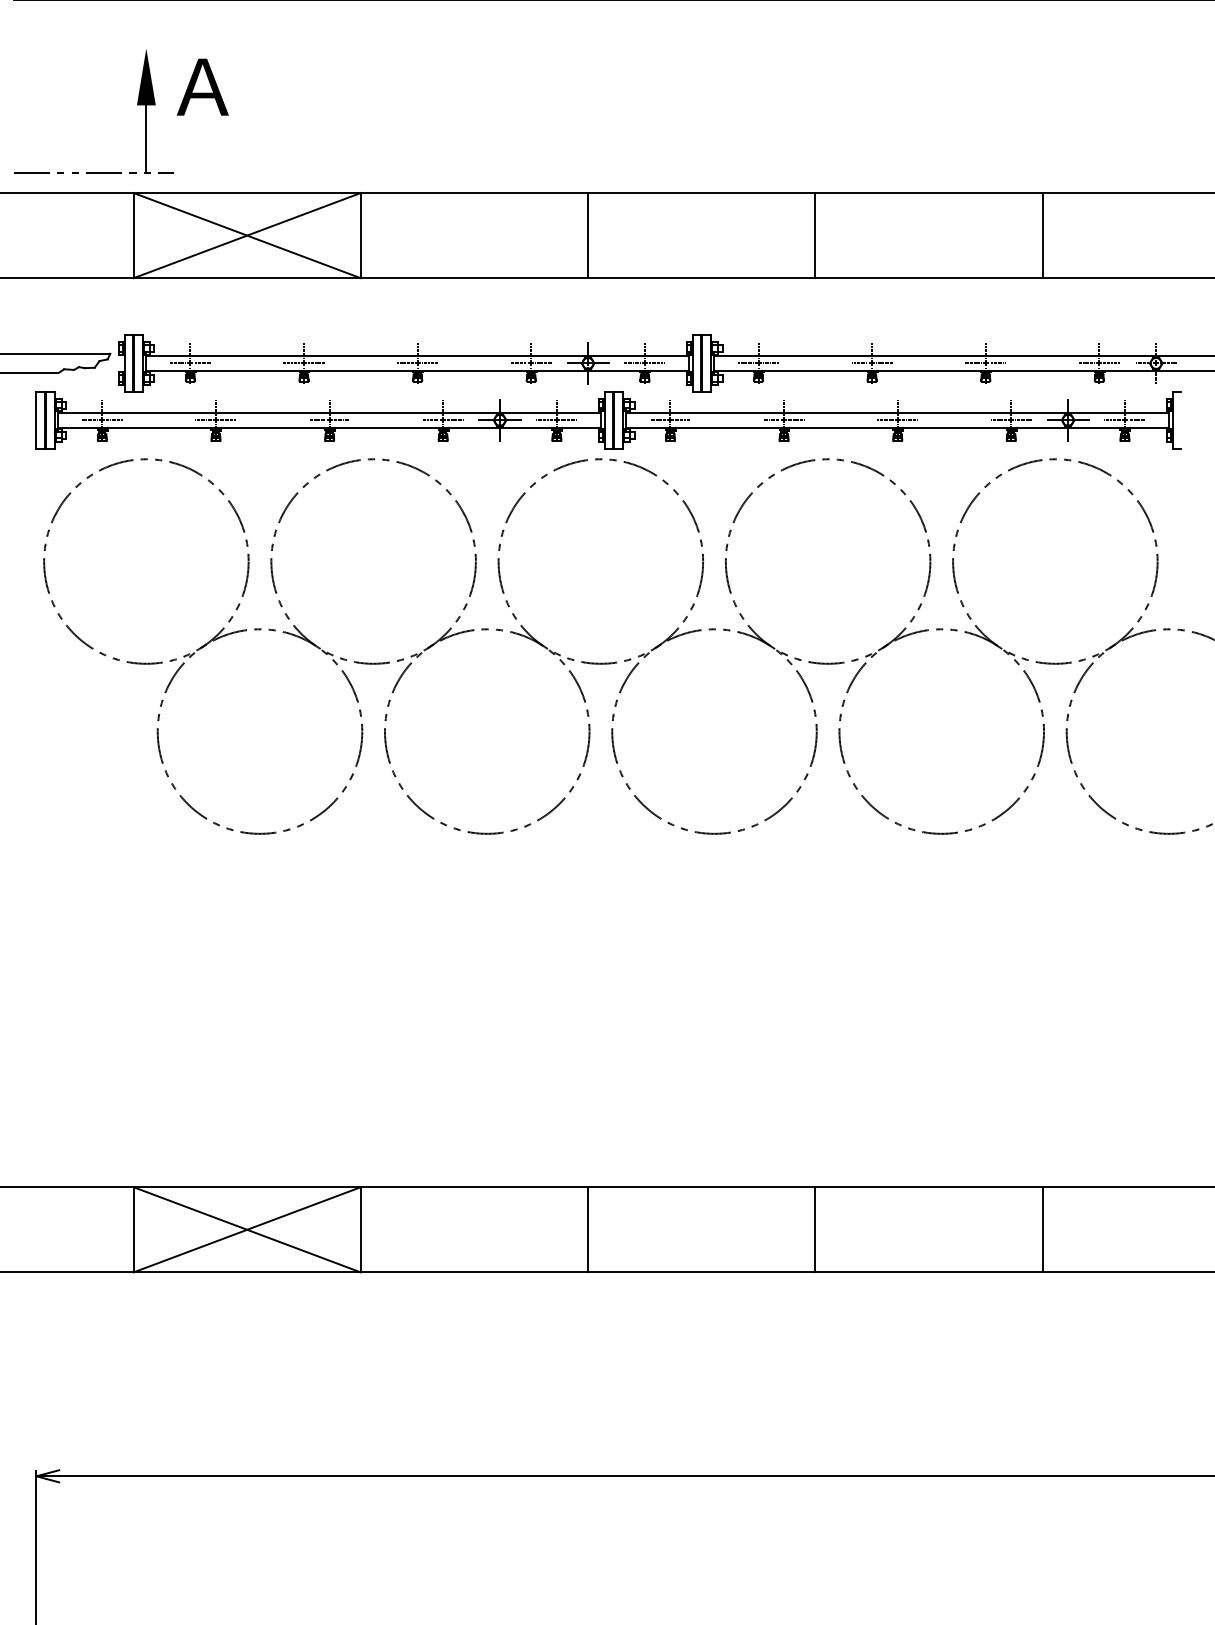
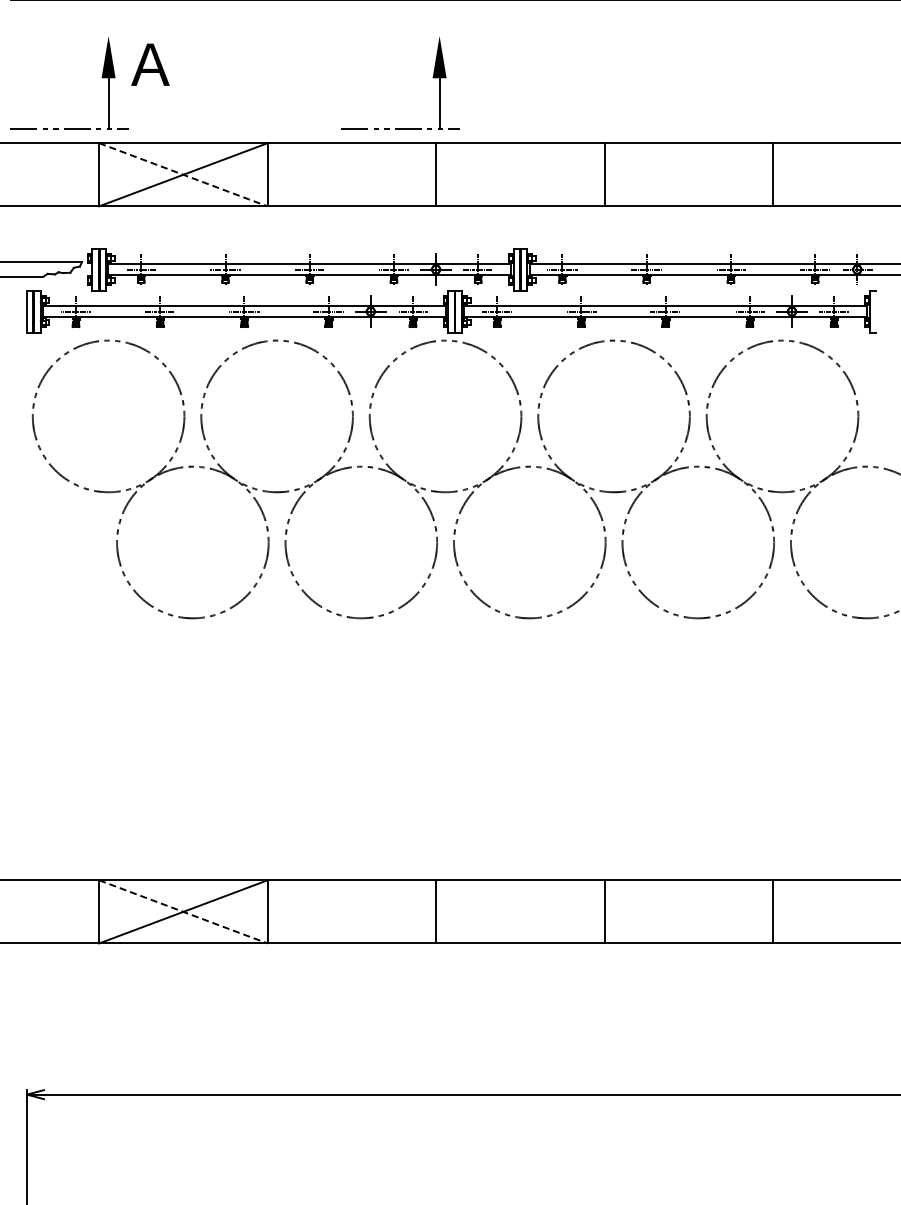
part: (583, 104) -> (432, 77), added
line: (247, 235) -> (183, 174), solid -> dashed
line: (247, 1229) -> (183, 911), solid -> dashed

